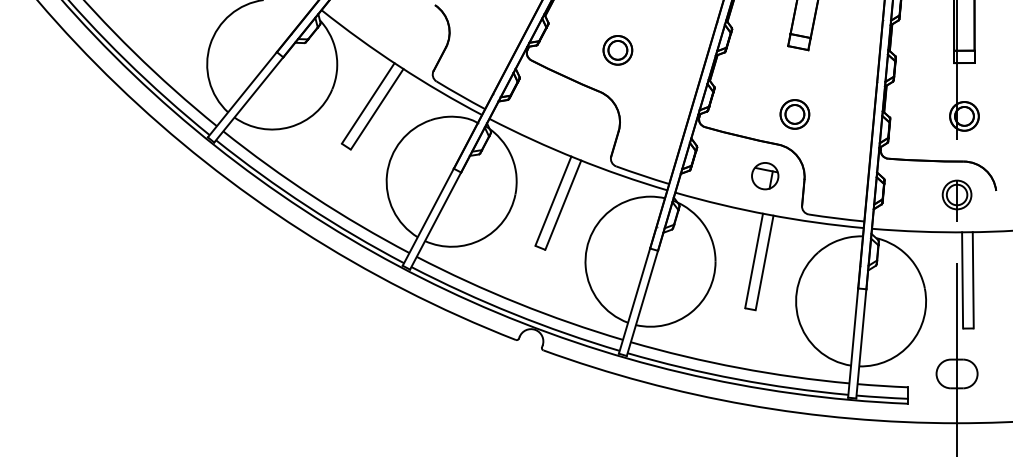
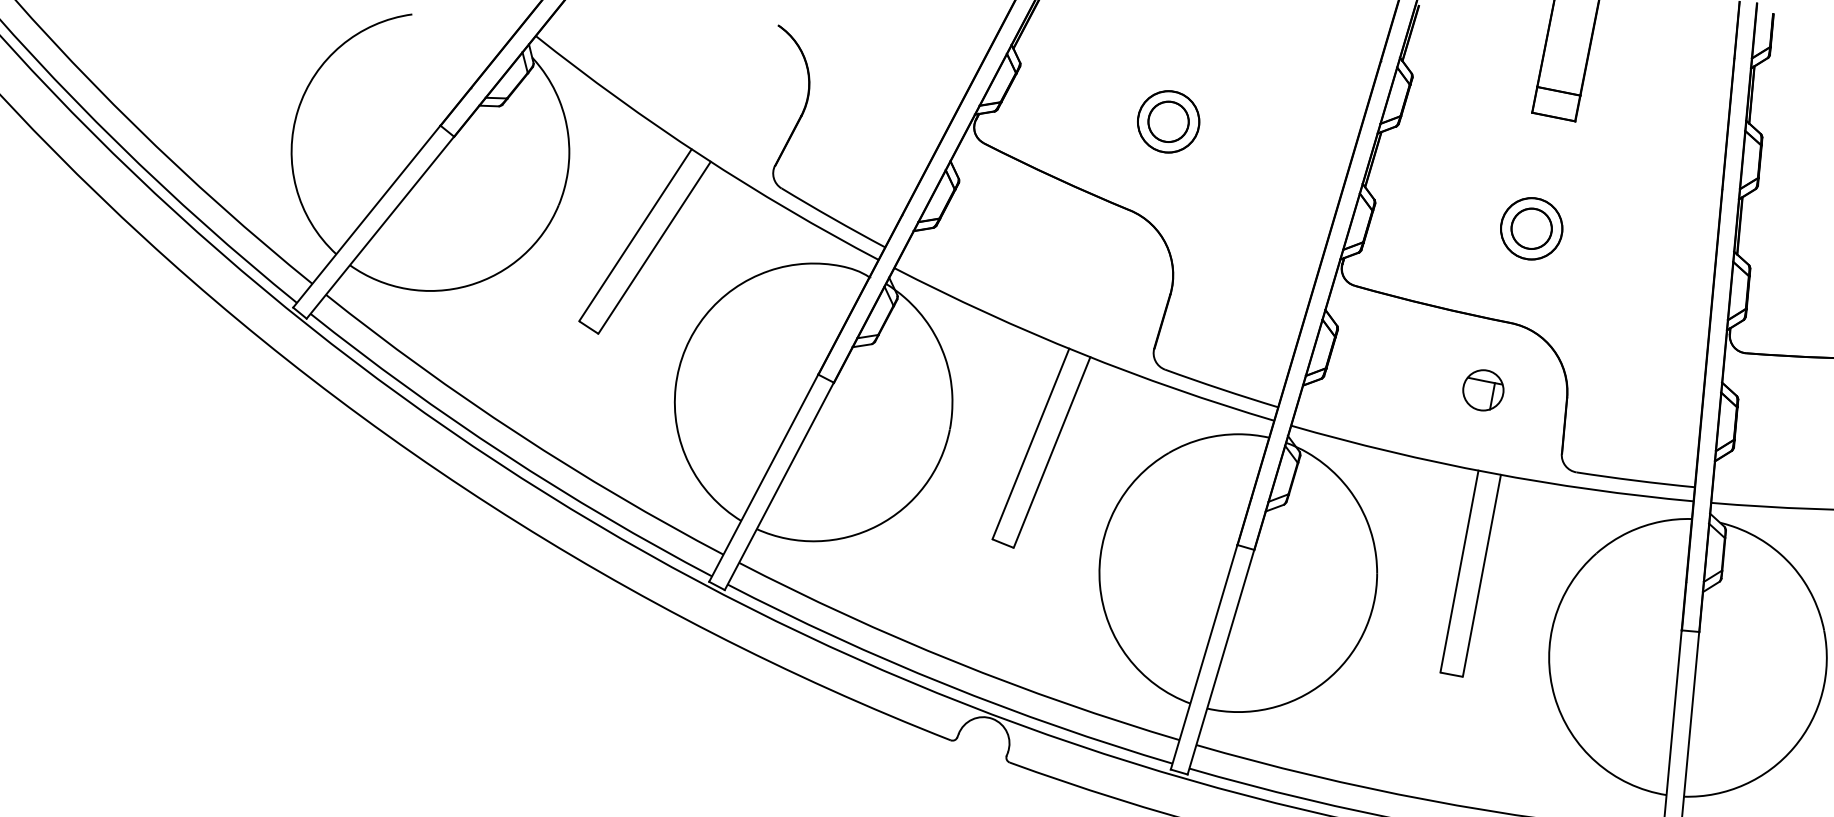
part: (794, 114) -> (1530, 228), moved
part: (765, 175) -> (1483, 389), size x0.71

